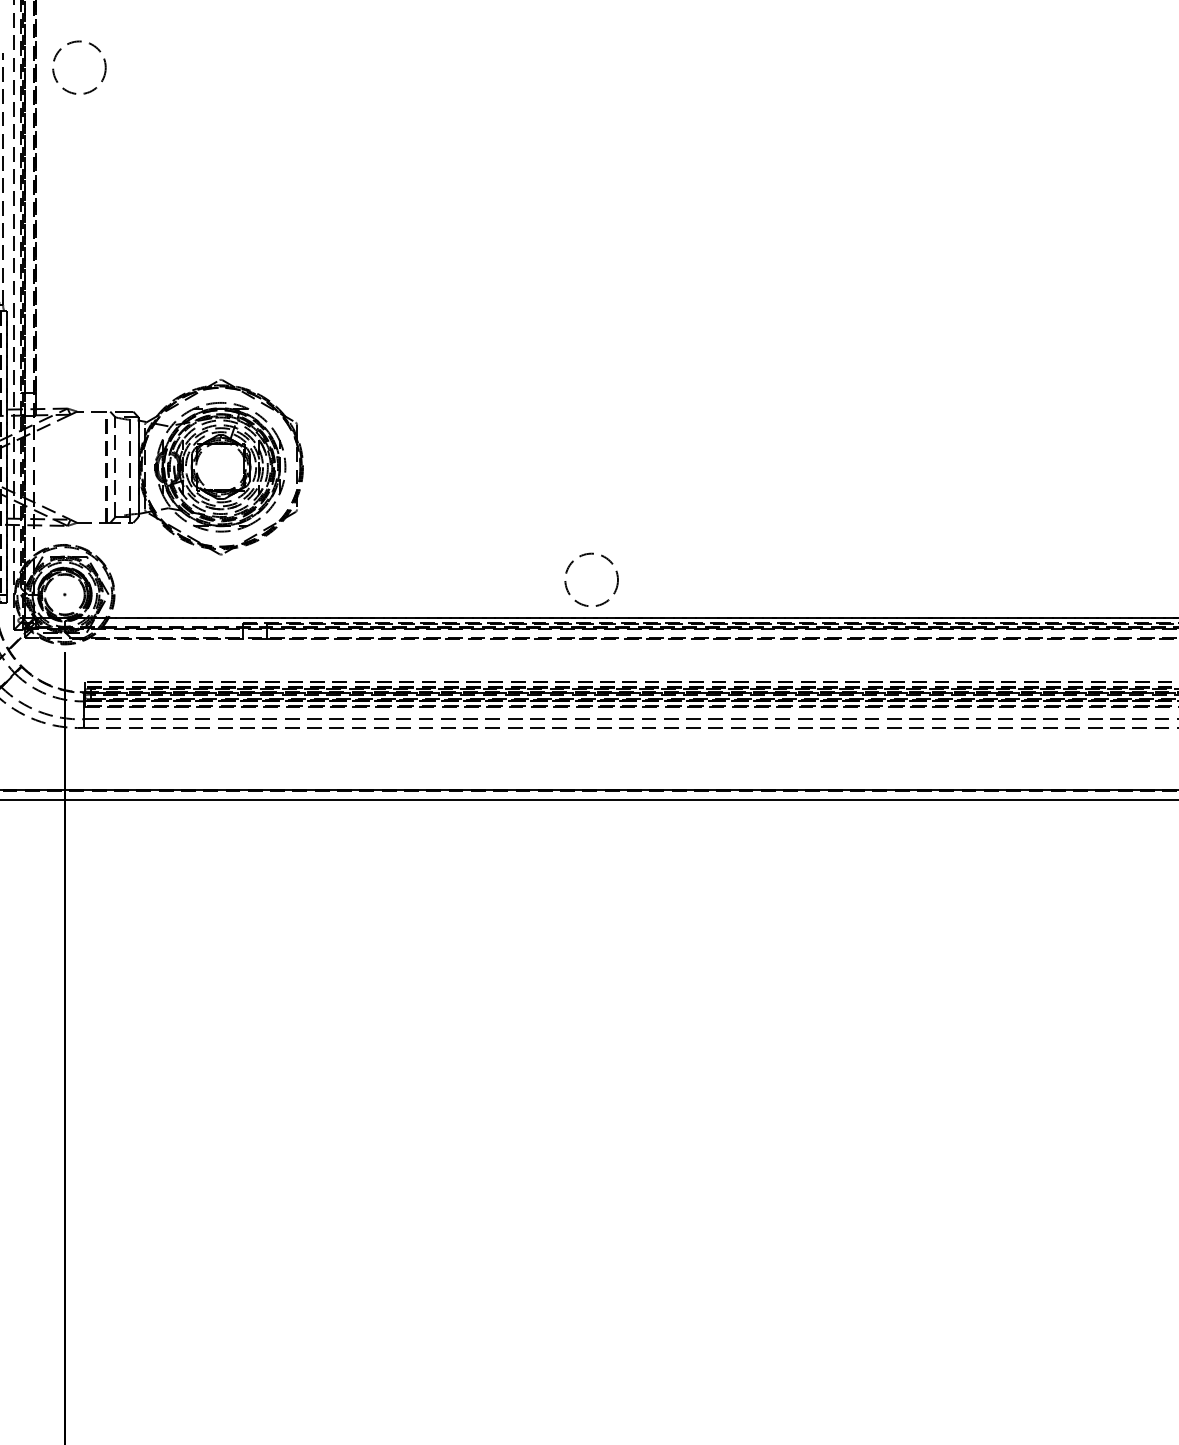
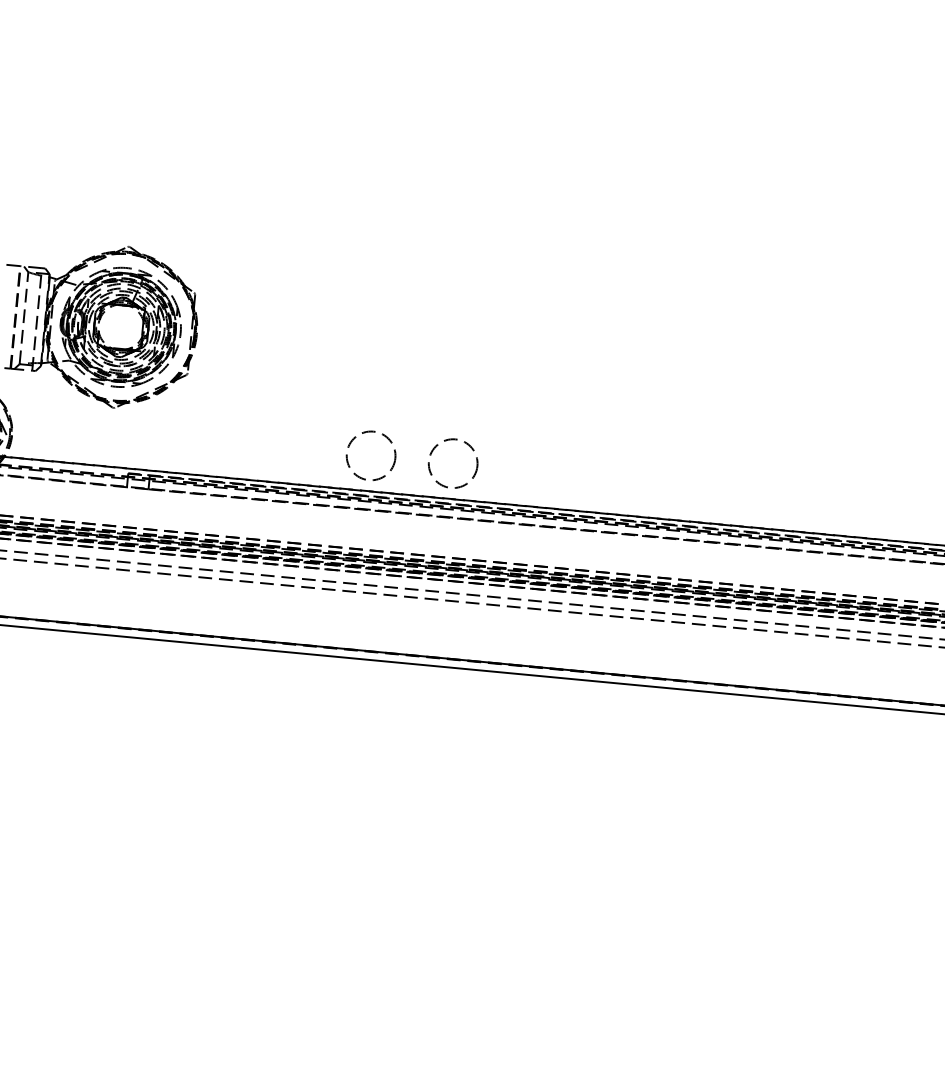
circle: (502, 579) -> (371, 455), added

